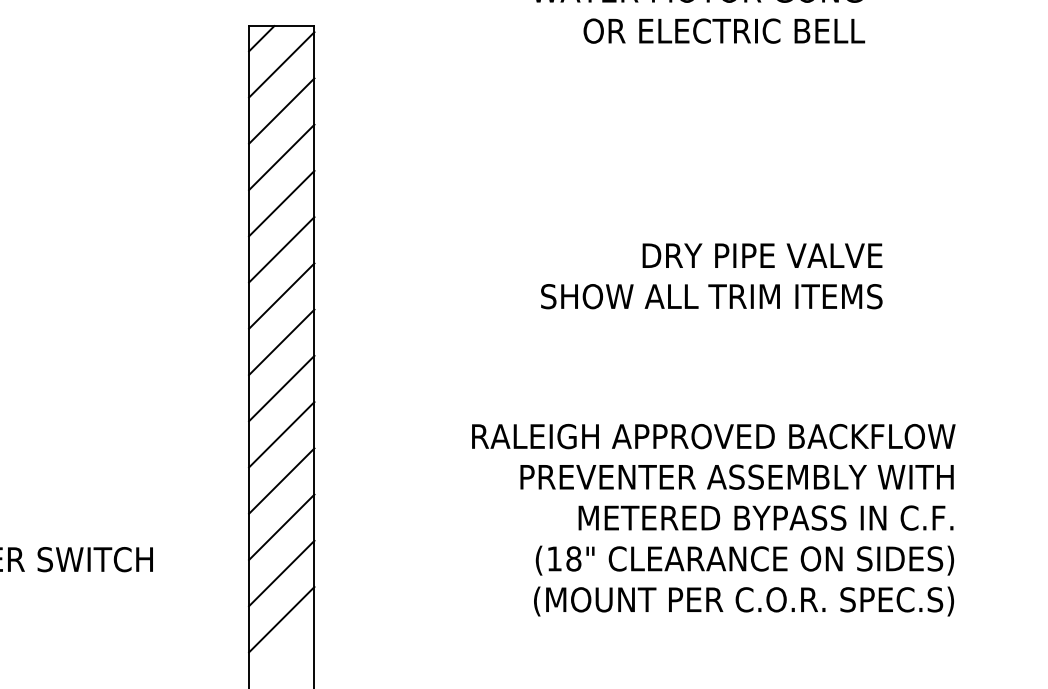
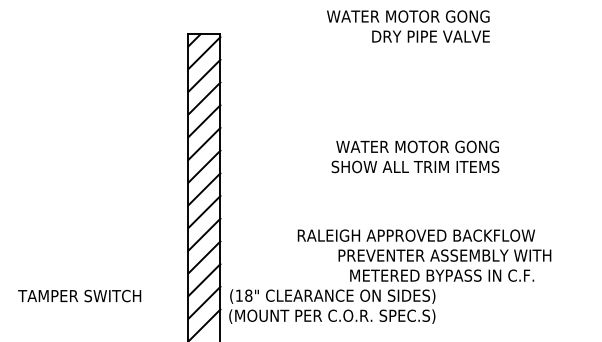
text: (724, 30) -> (421, 36), OR ELECTRIC BELL -> DRY PIPE VALVE
text: (715, 254) -> (417, 146), DRY PIPE VALVE -> WATER MOTOR GONG
text: (736, 476) -> (444, 255), moved
text: (744, 580) -> (332, 306), moved

